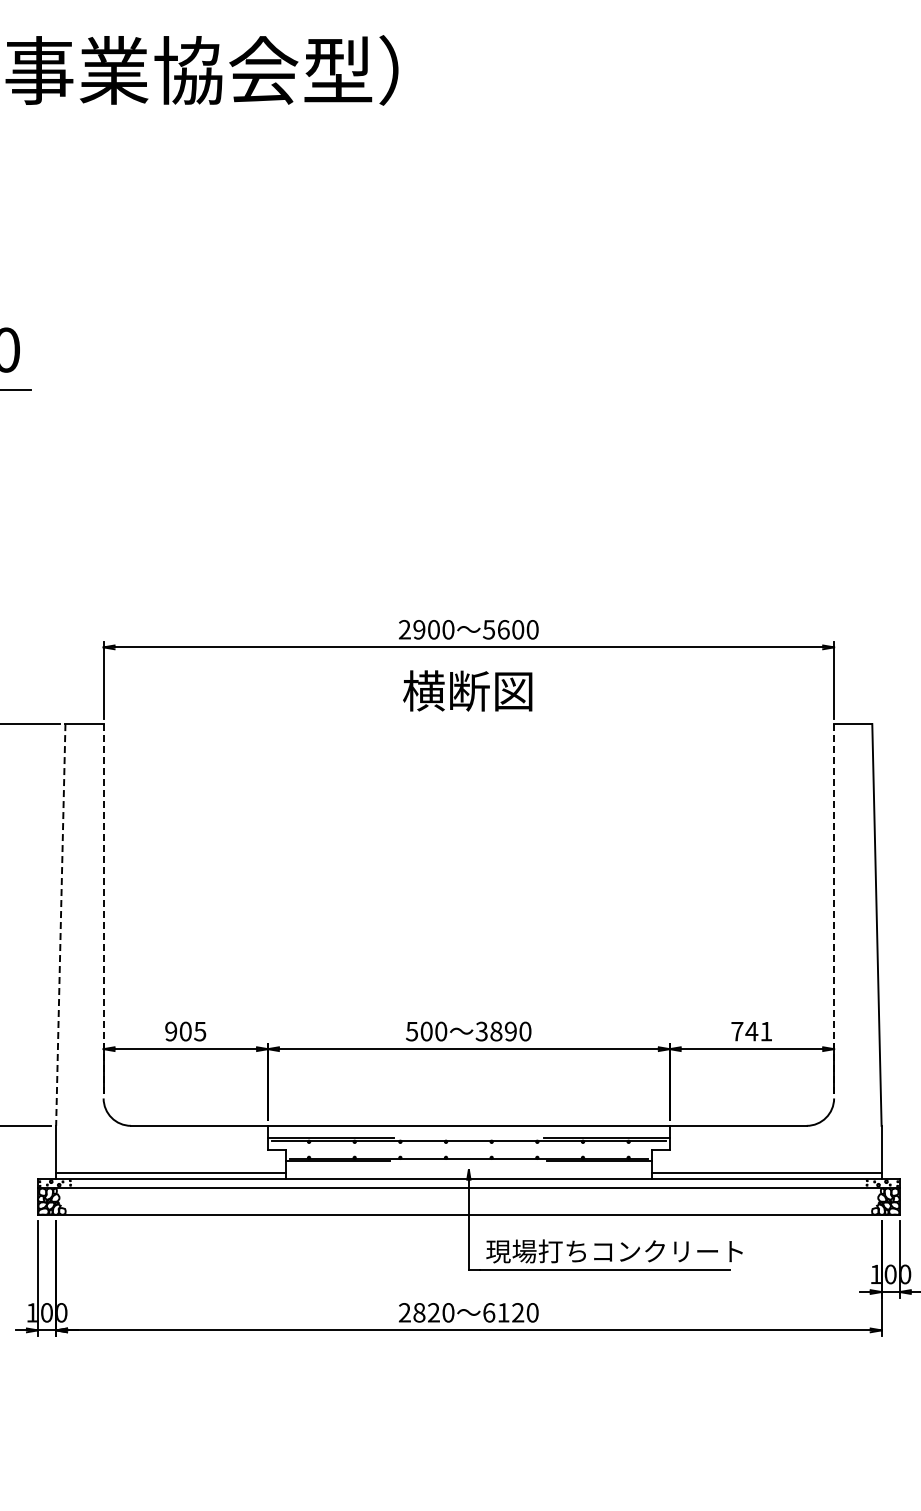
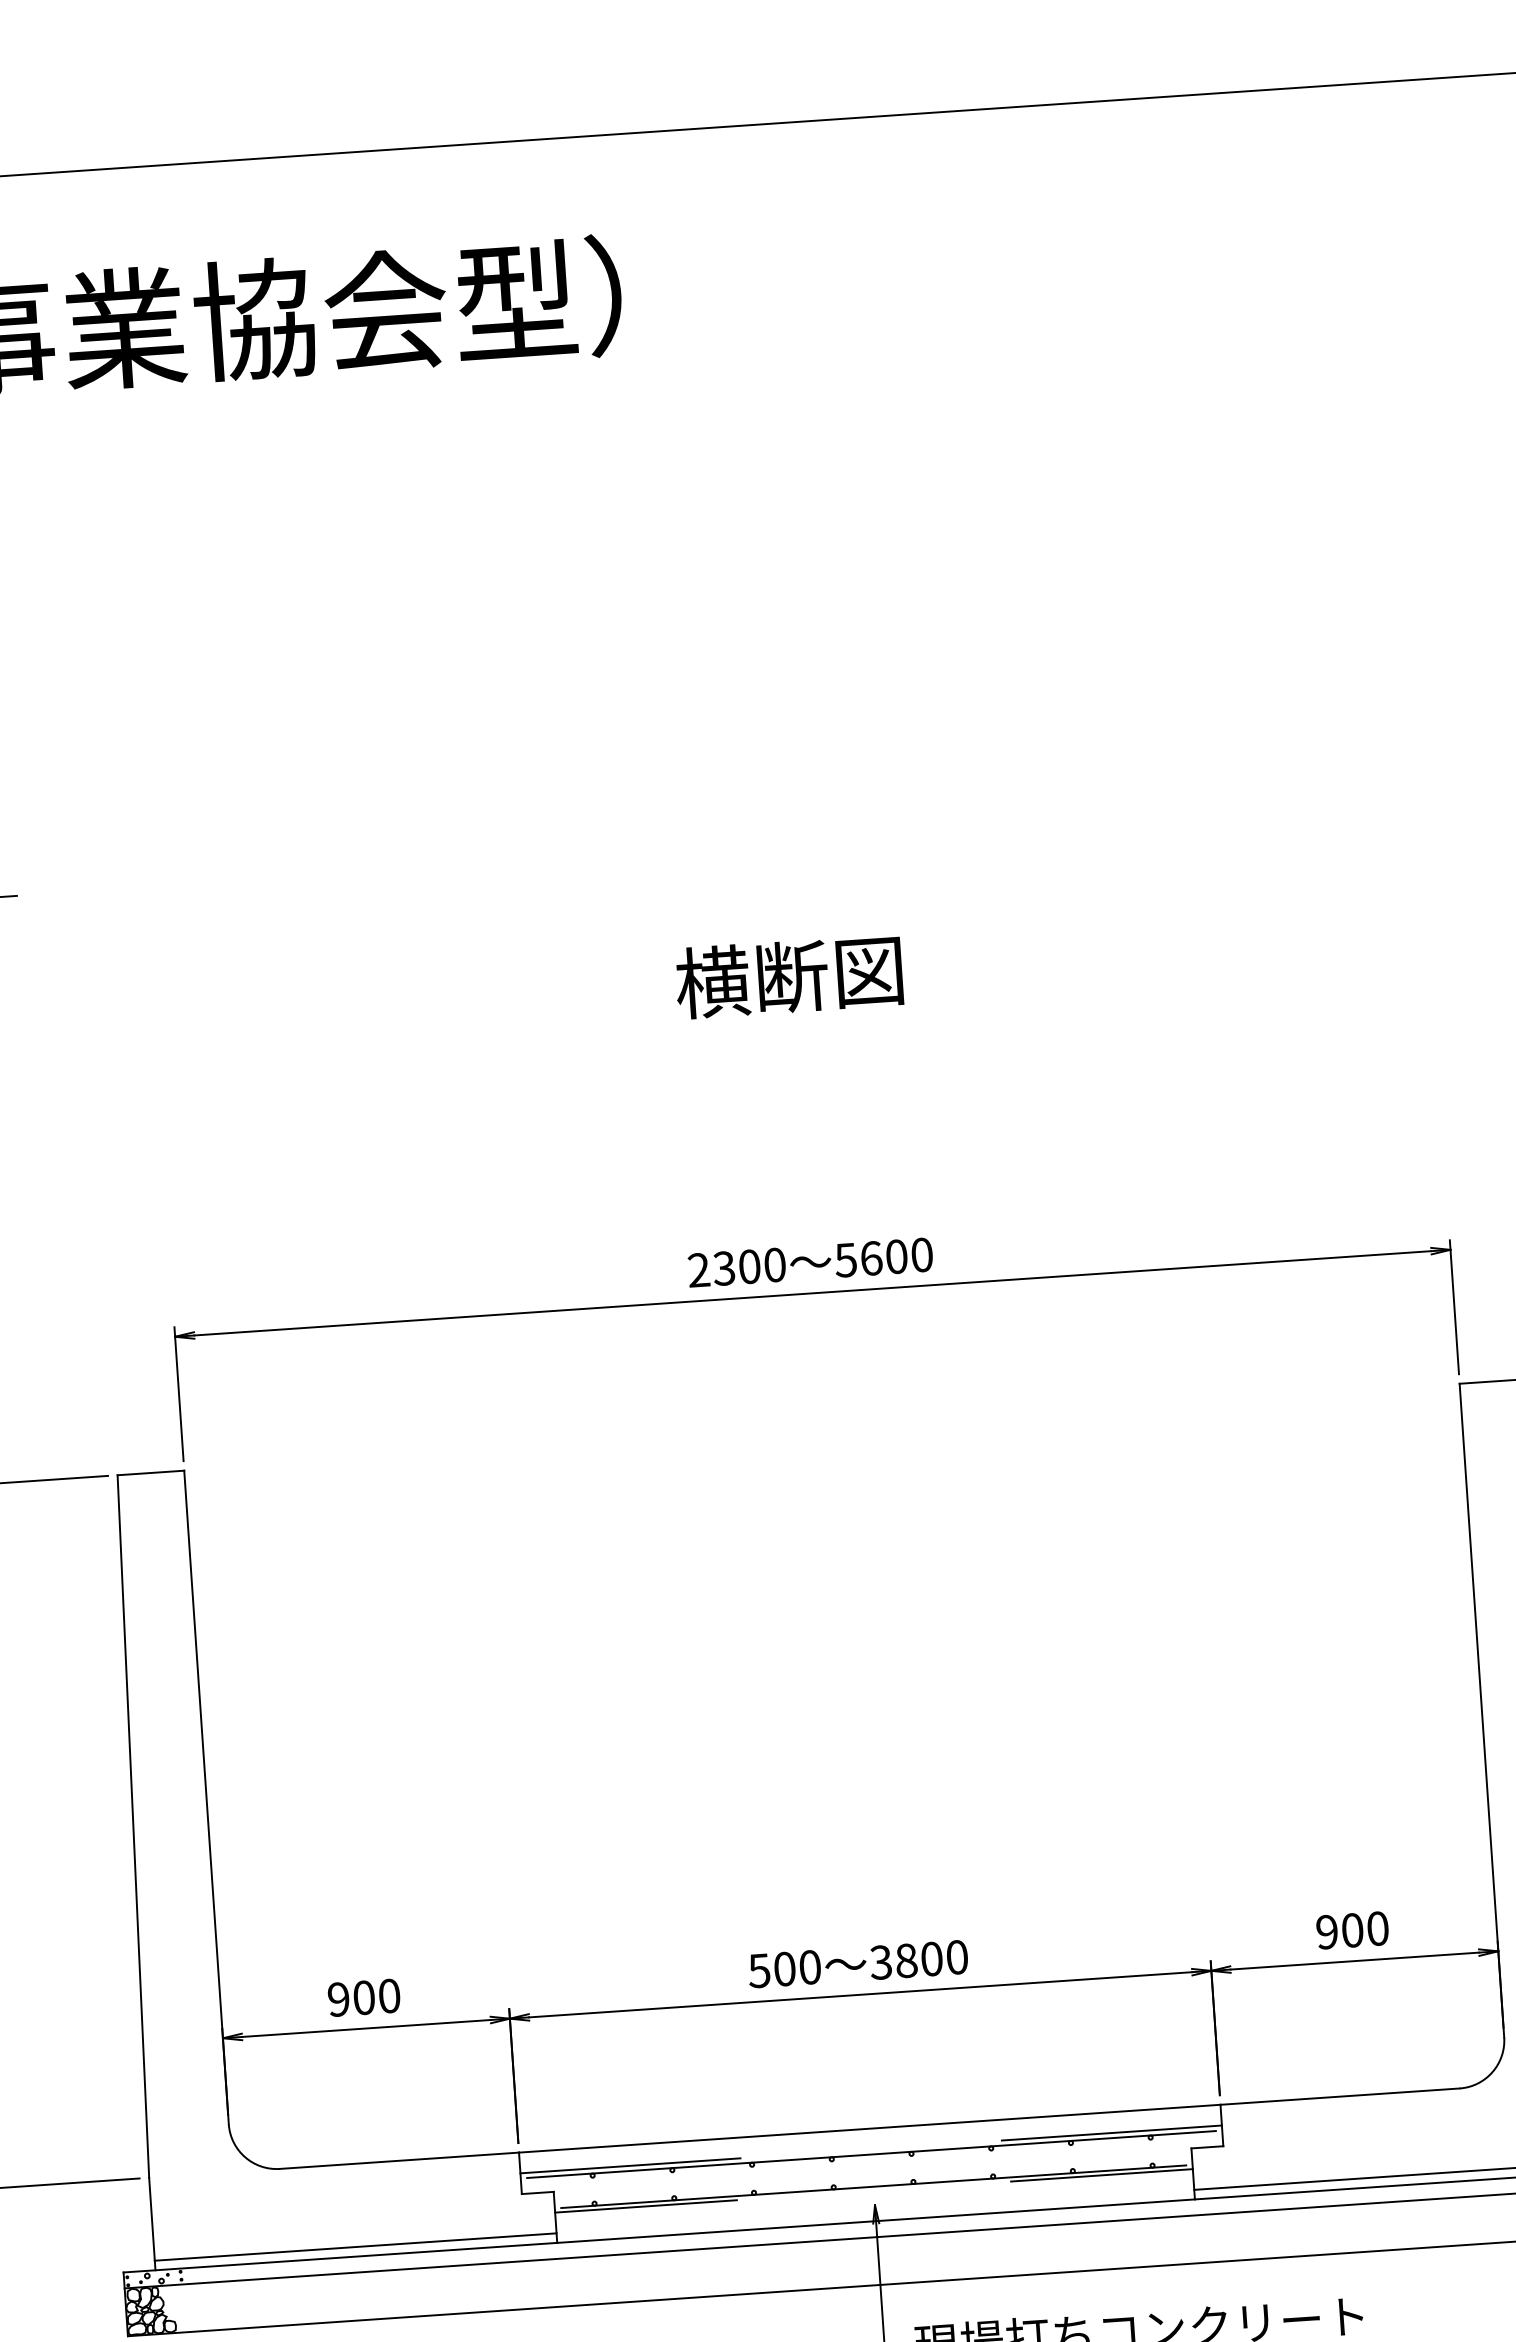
text: (419, 629) -> (724, 1267), 2900 -> 2300
text: (467, 690) -> (788, 975), moved
line: (103, 911) -> (206, 1797), dashed -> solid
line: (834, 911) -> (1482, 1710), dashed -> solid
line: (60, 924) -> (132, 1825), dashed -> solid
text: (200, 1031) -> (389, 1995), 905 -> 900
text: (510, 1031) -> (931, 1959), 3890 -> 3800
text: (751, 1031) -> (1351, 1930), 741 -> 900

